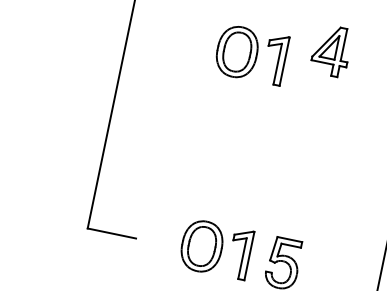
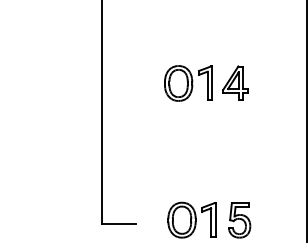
part: (332, 49) -> (235, 82), moved

